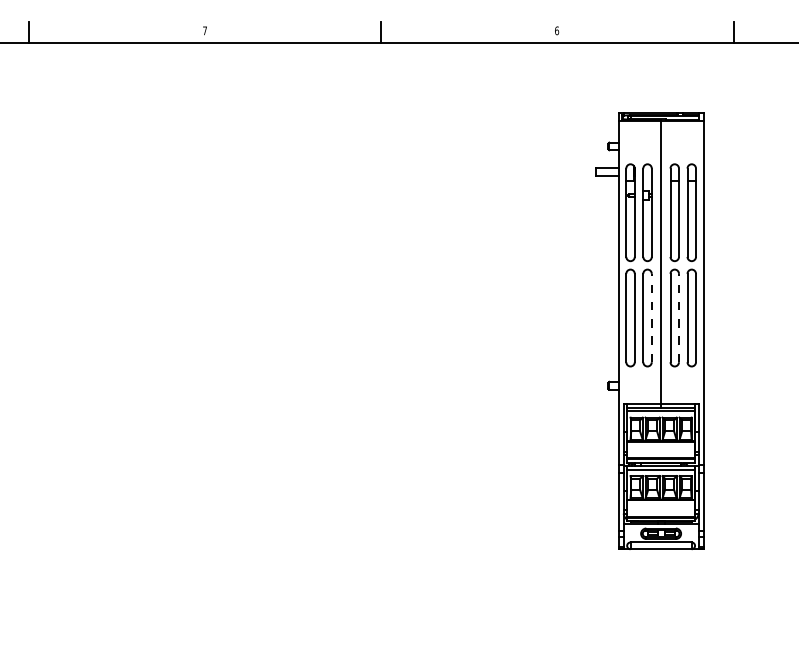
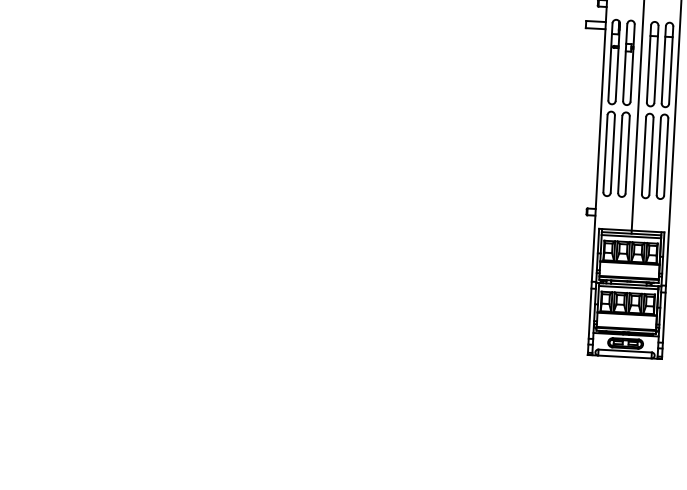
line: (651, 317) -> (627, 154), dashed -> solid
line: (679, 317) -> (651, 155), dashed -> solid

